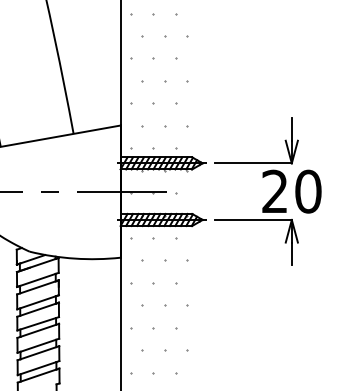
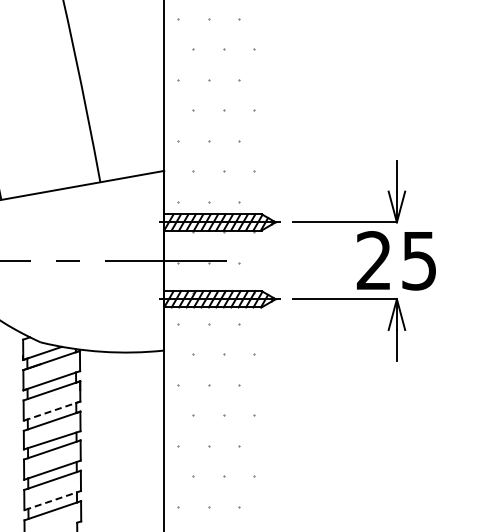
text: (308, 191) -> (419, 260), 20 -> 25
line: (38, 302) -> (52, 411), solid -> dashed
line: (36, 368) -> (50, 501), solid -> dashed

